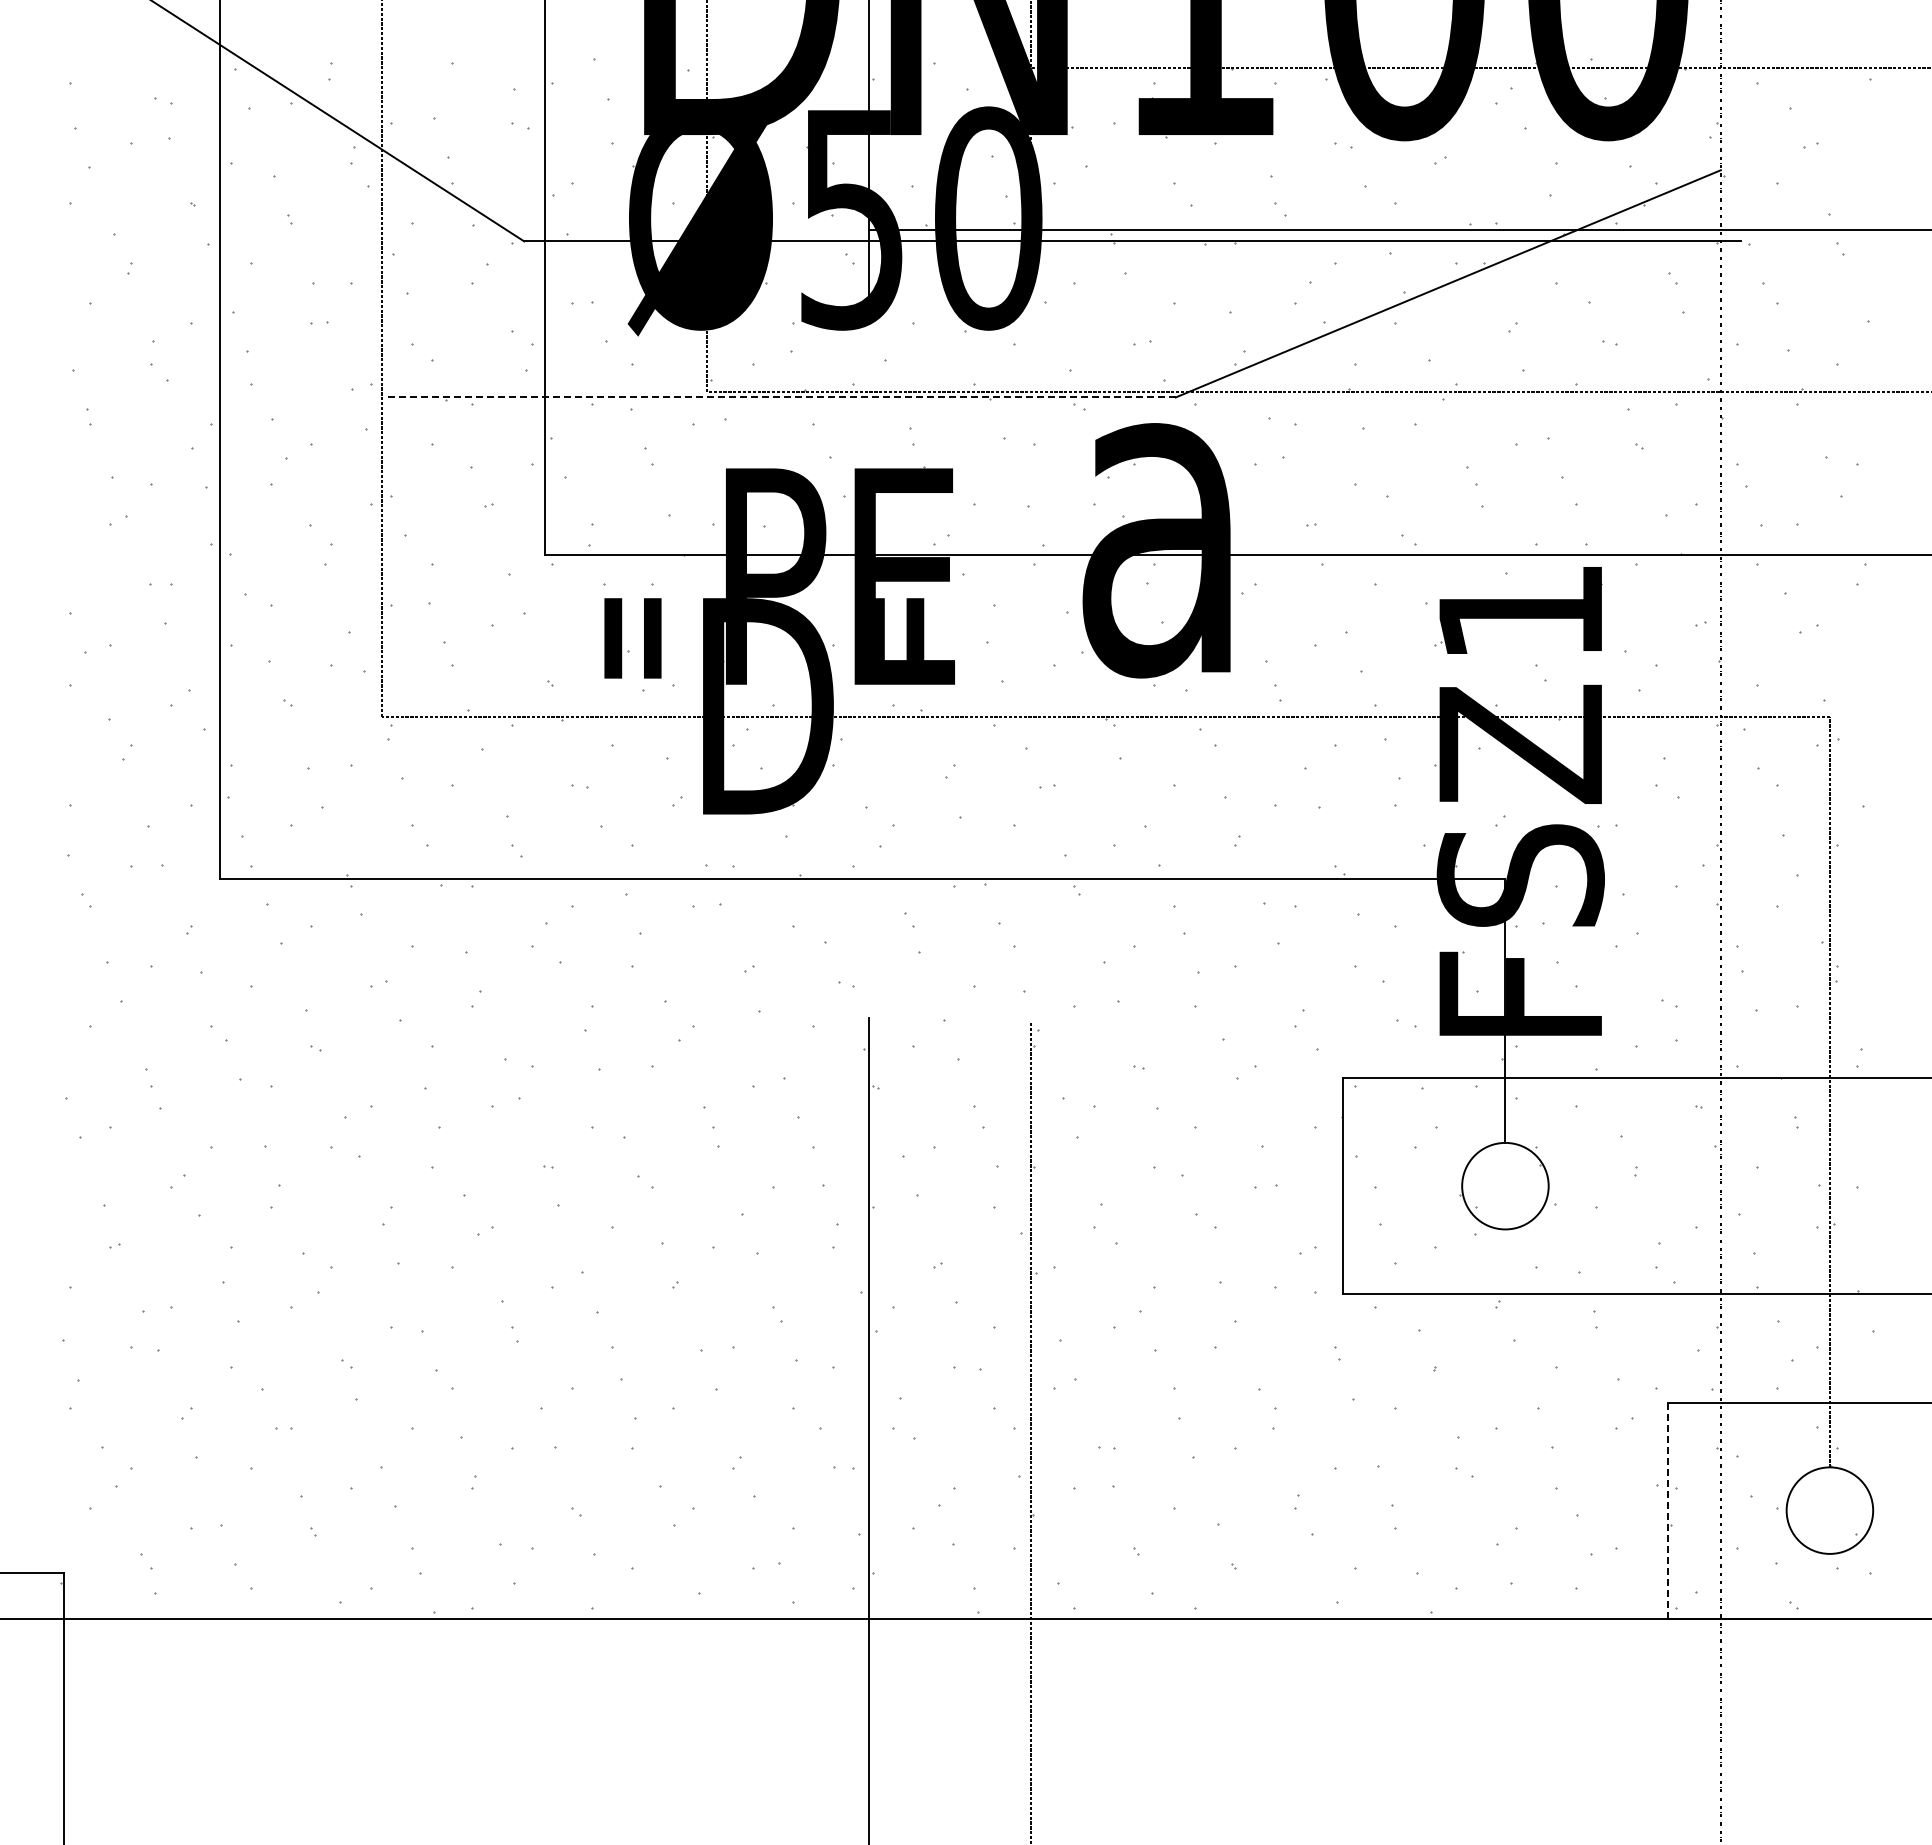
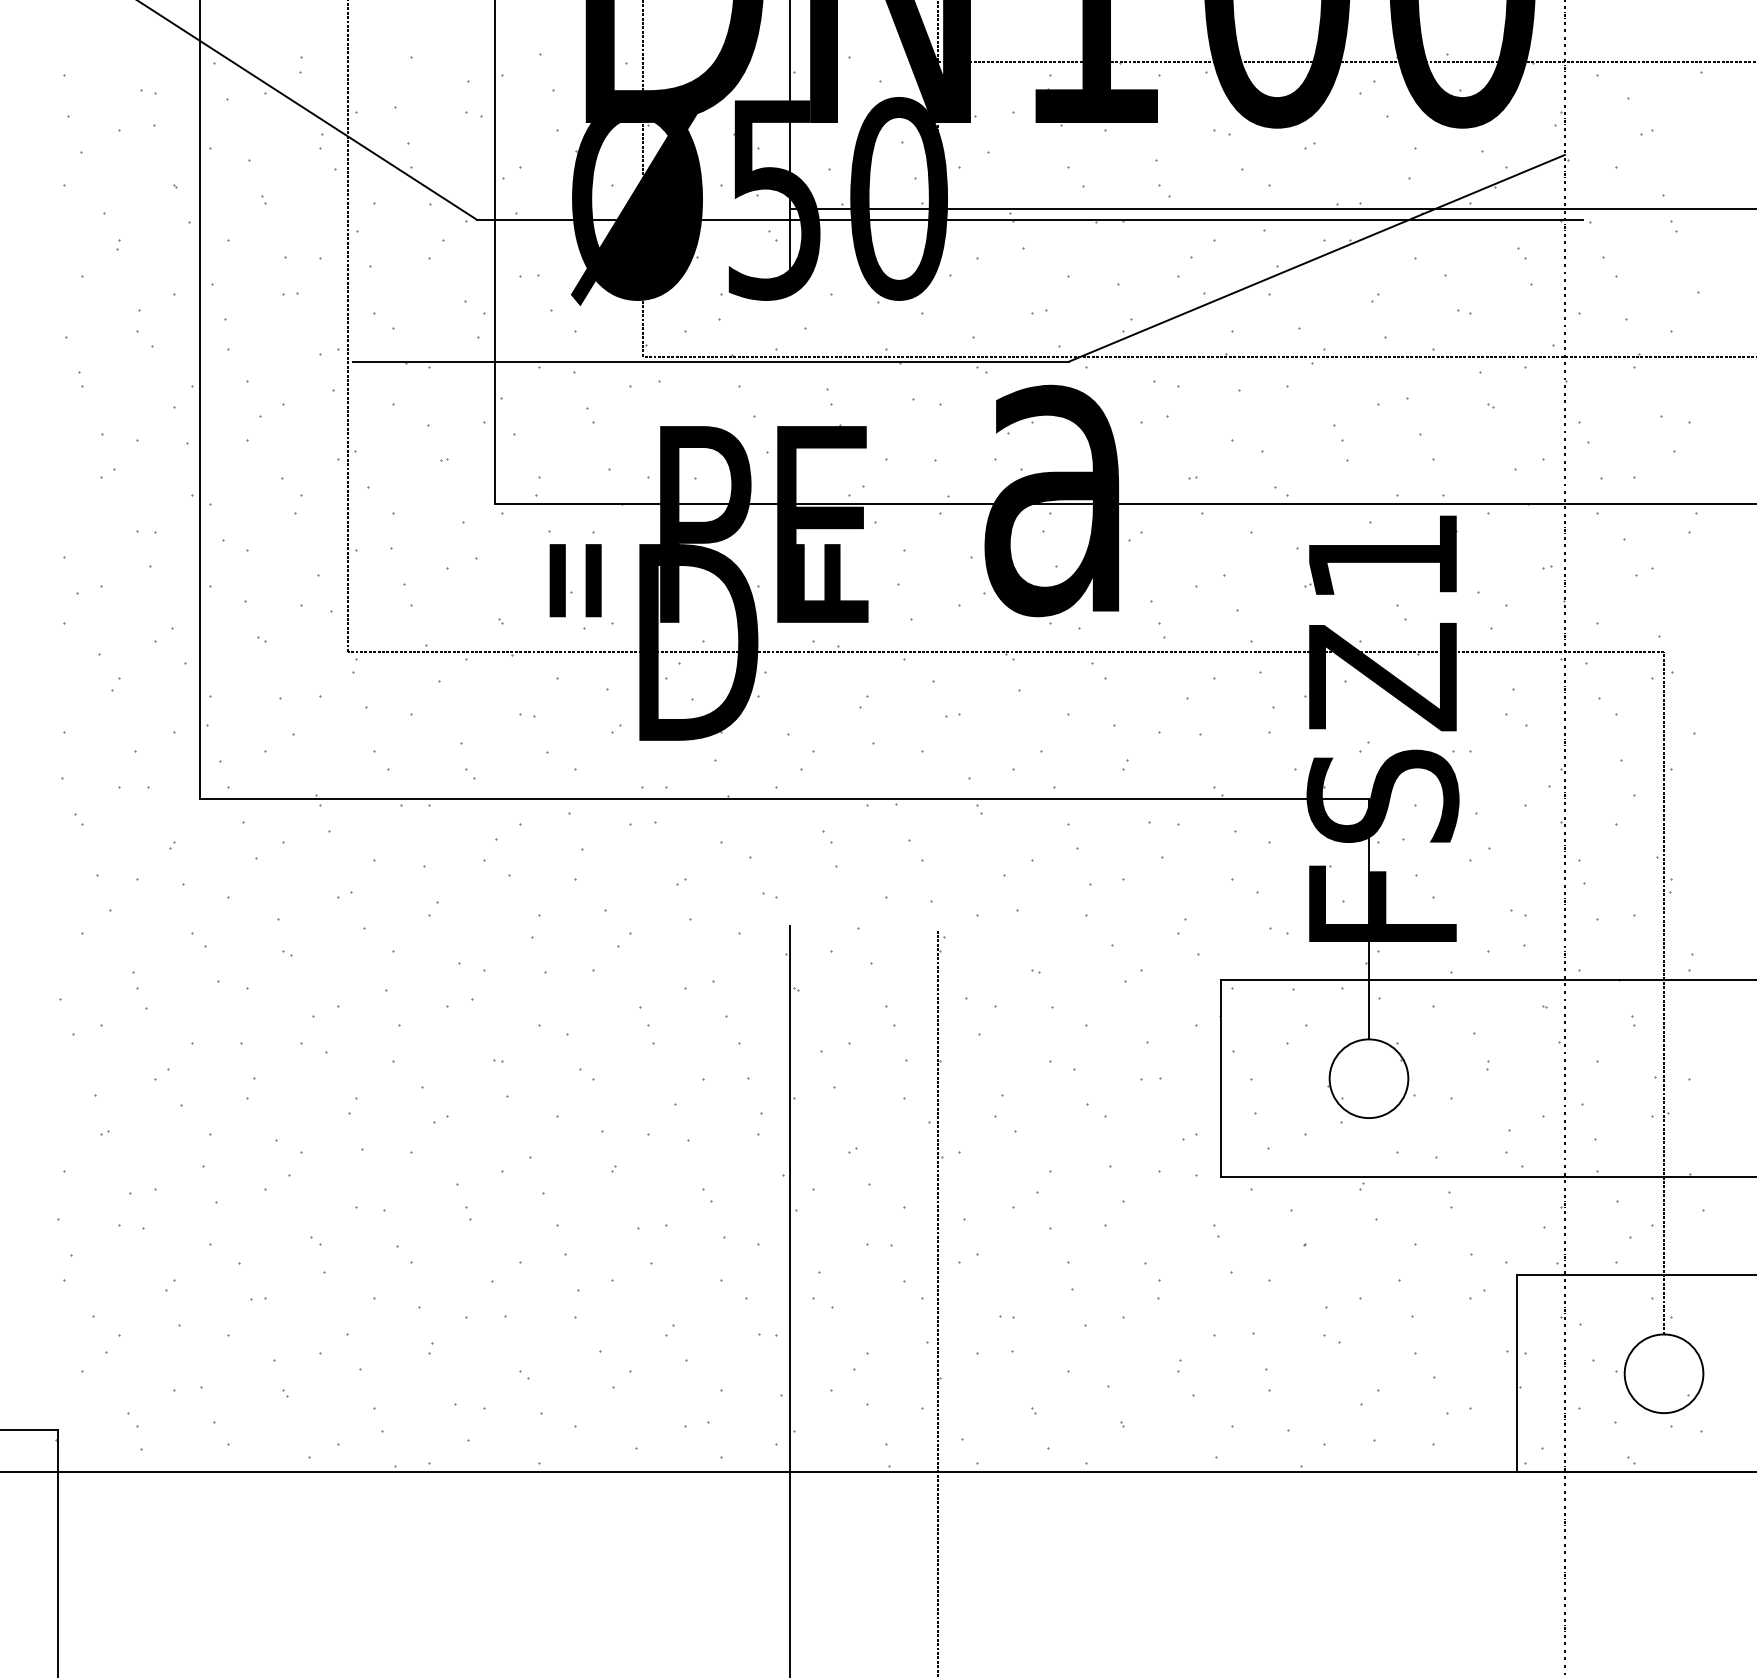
line: (782, 397) -> (711, 361), dashed -> solid
line: (1667, 1510) -> (1516, 1373), dashed -> solid

